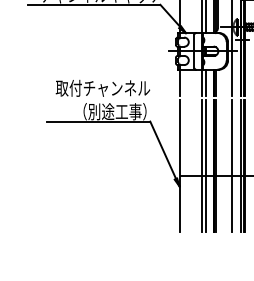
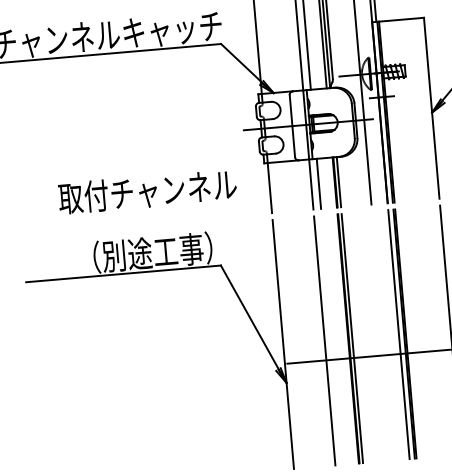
text: (102, 88) -> (146, 192), moved
line: (205, 165) -> (331, 339), removed
line: (232, 165) -> (382, 334), removed

